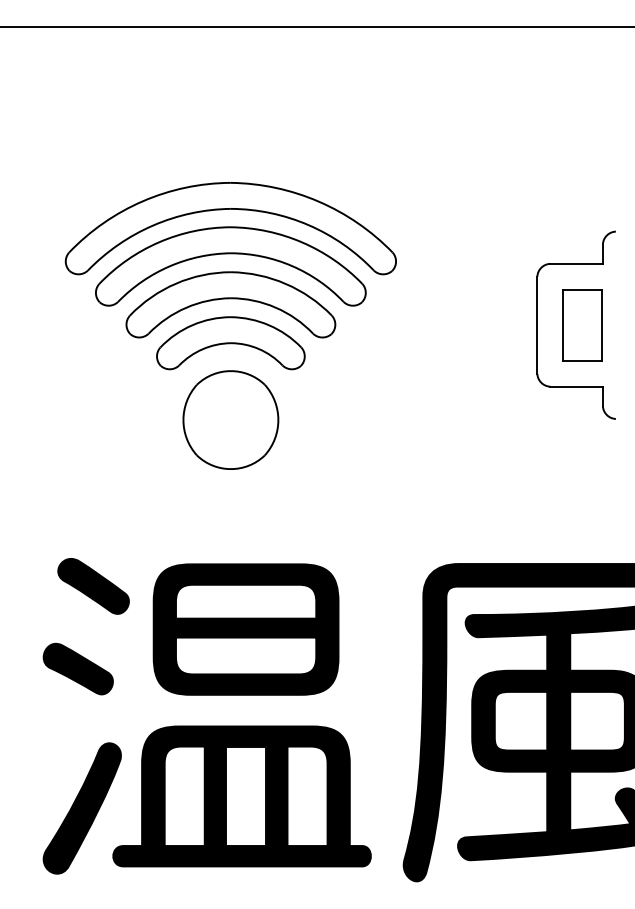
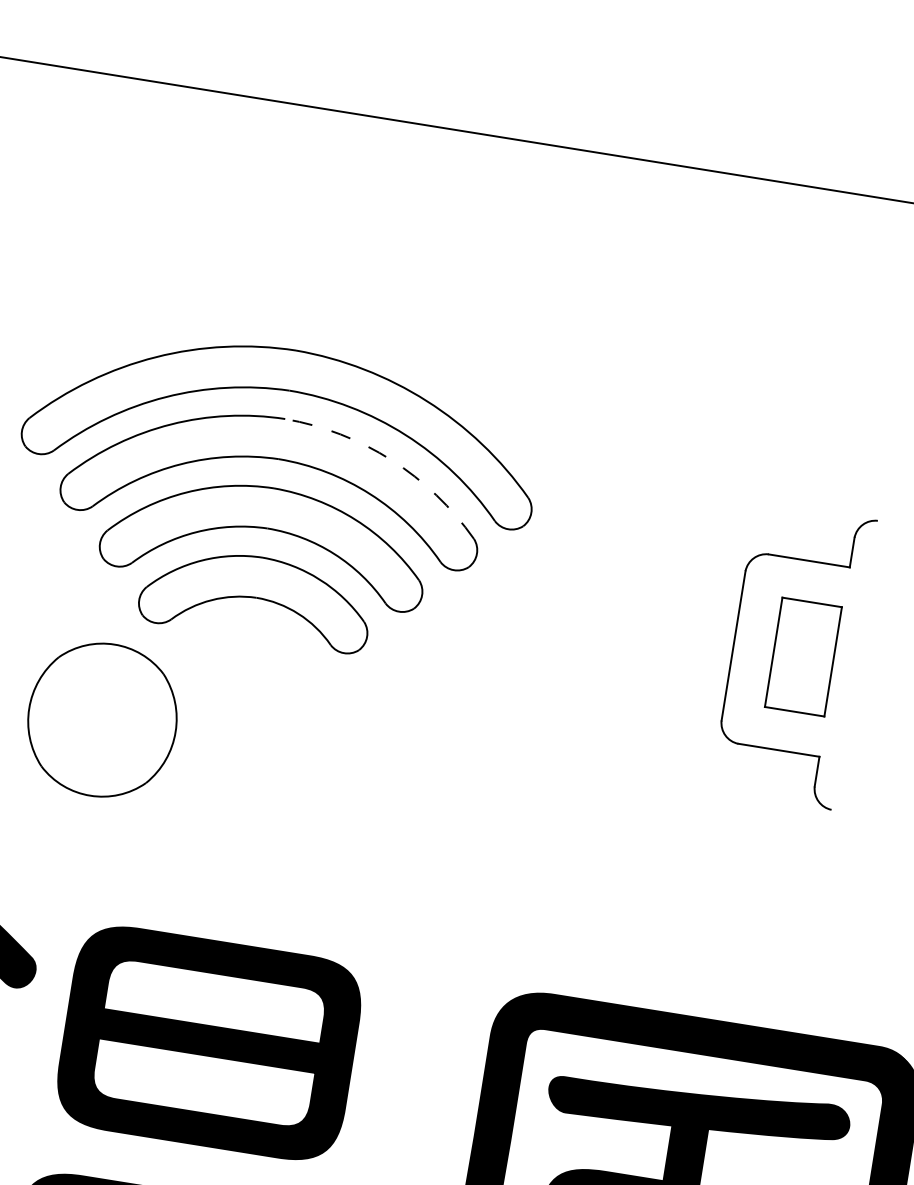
arc: (302, 242) -> (391, 460), solid -> dashed
part: (230, 419) -> (101, 719), moved

